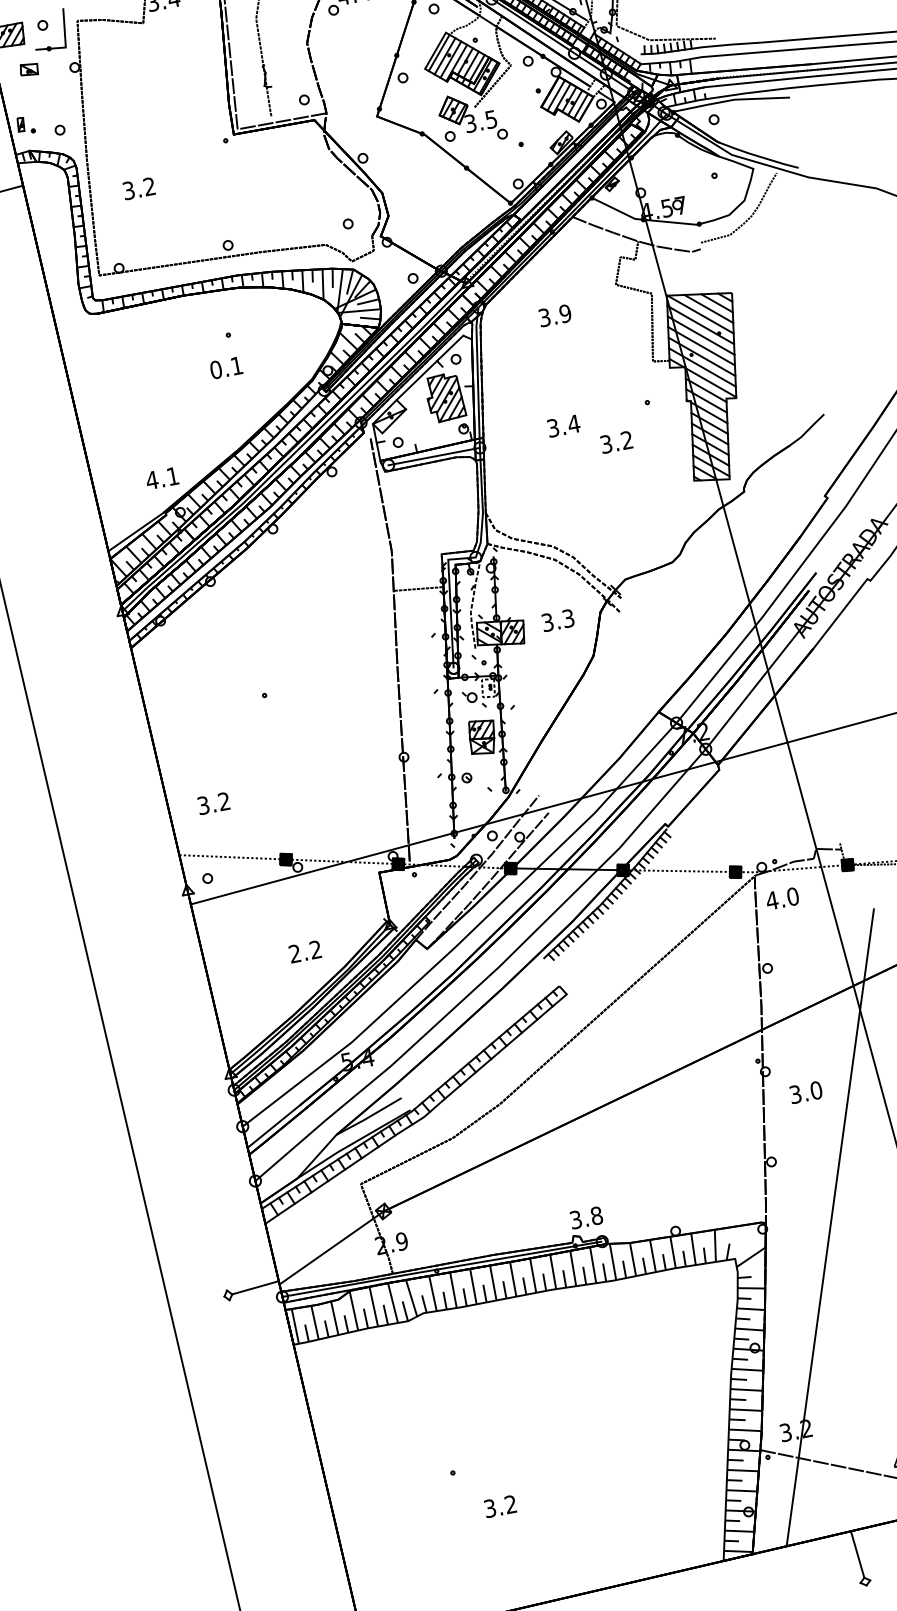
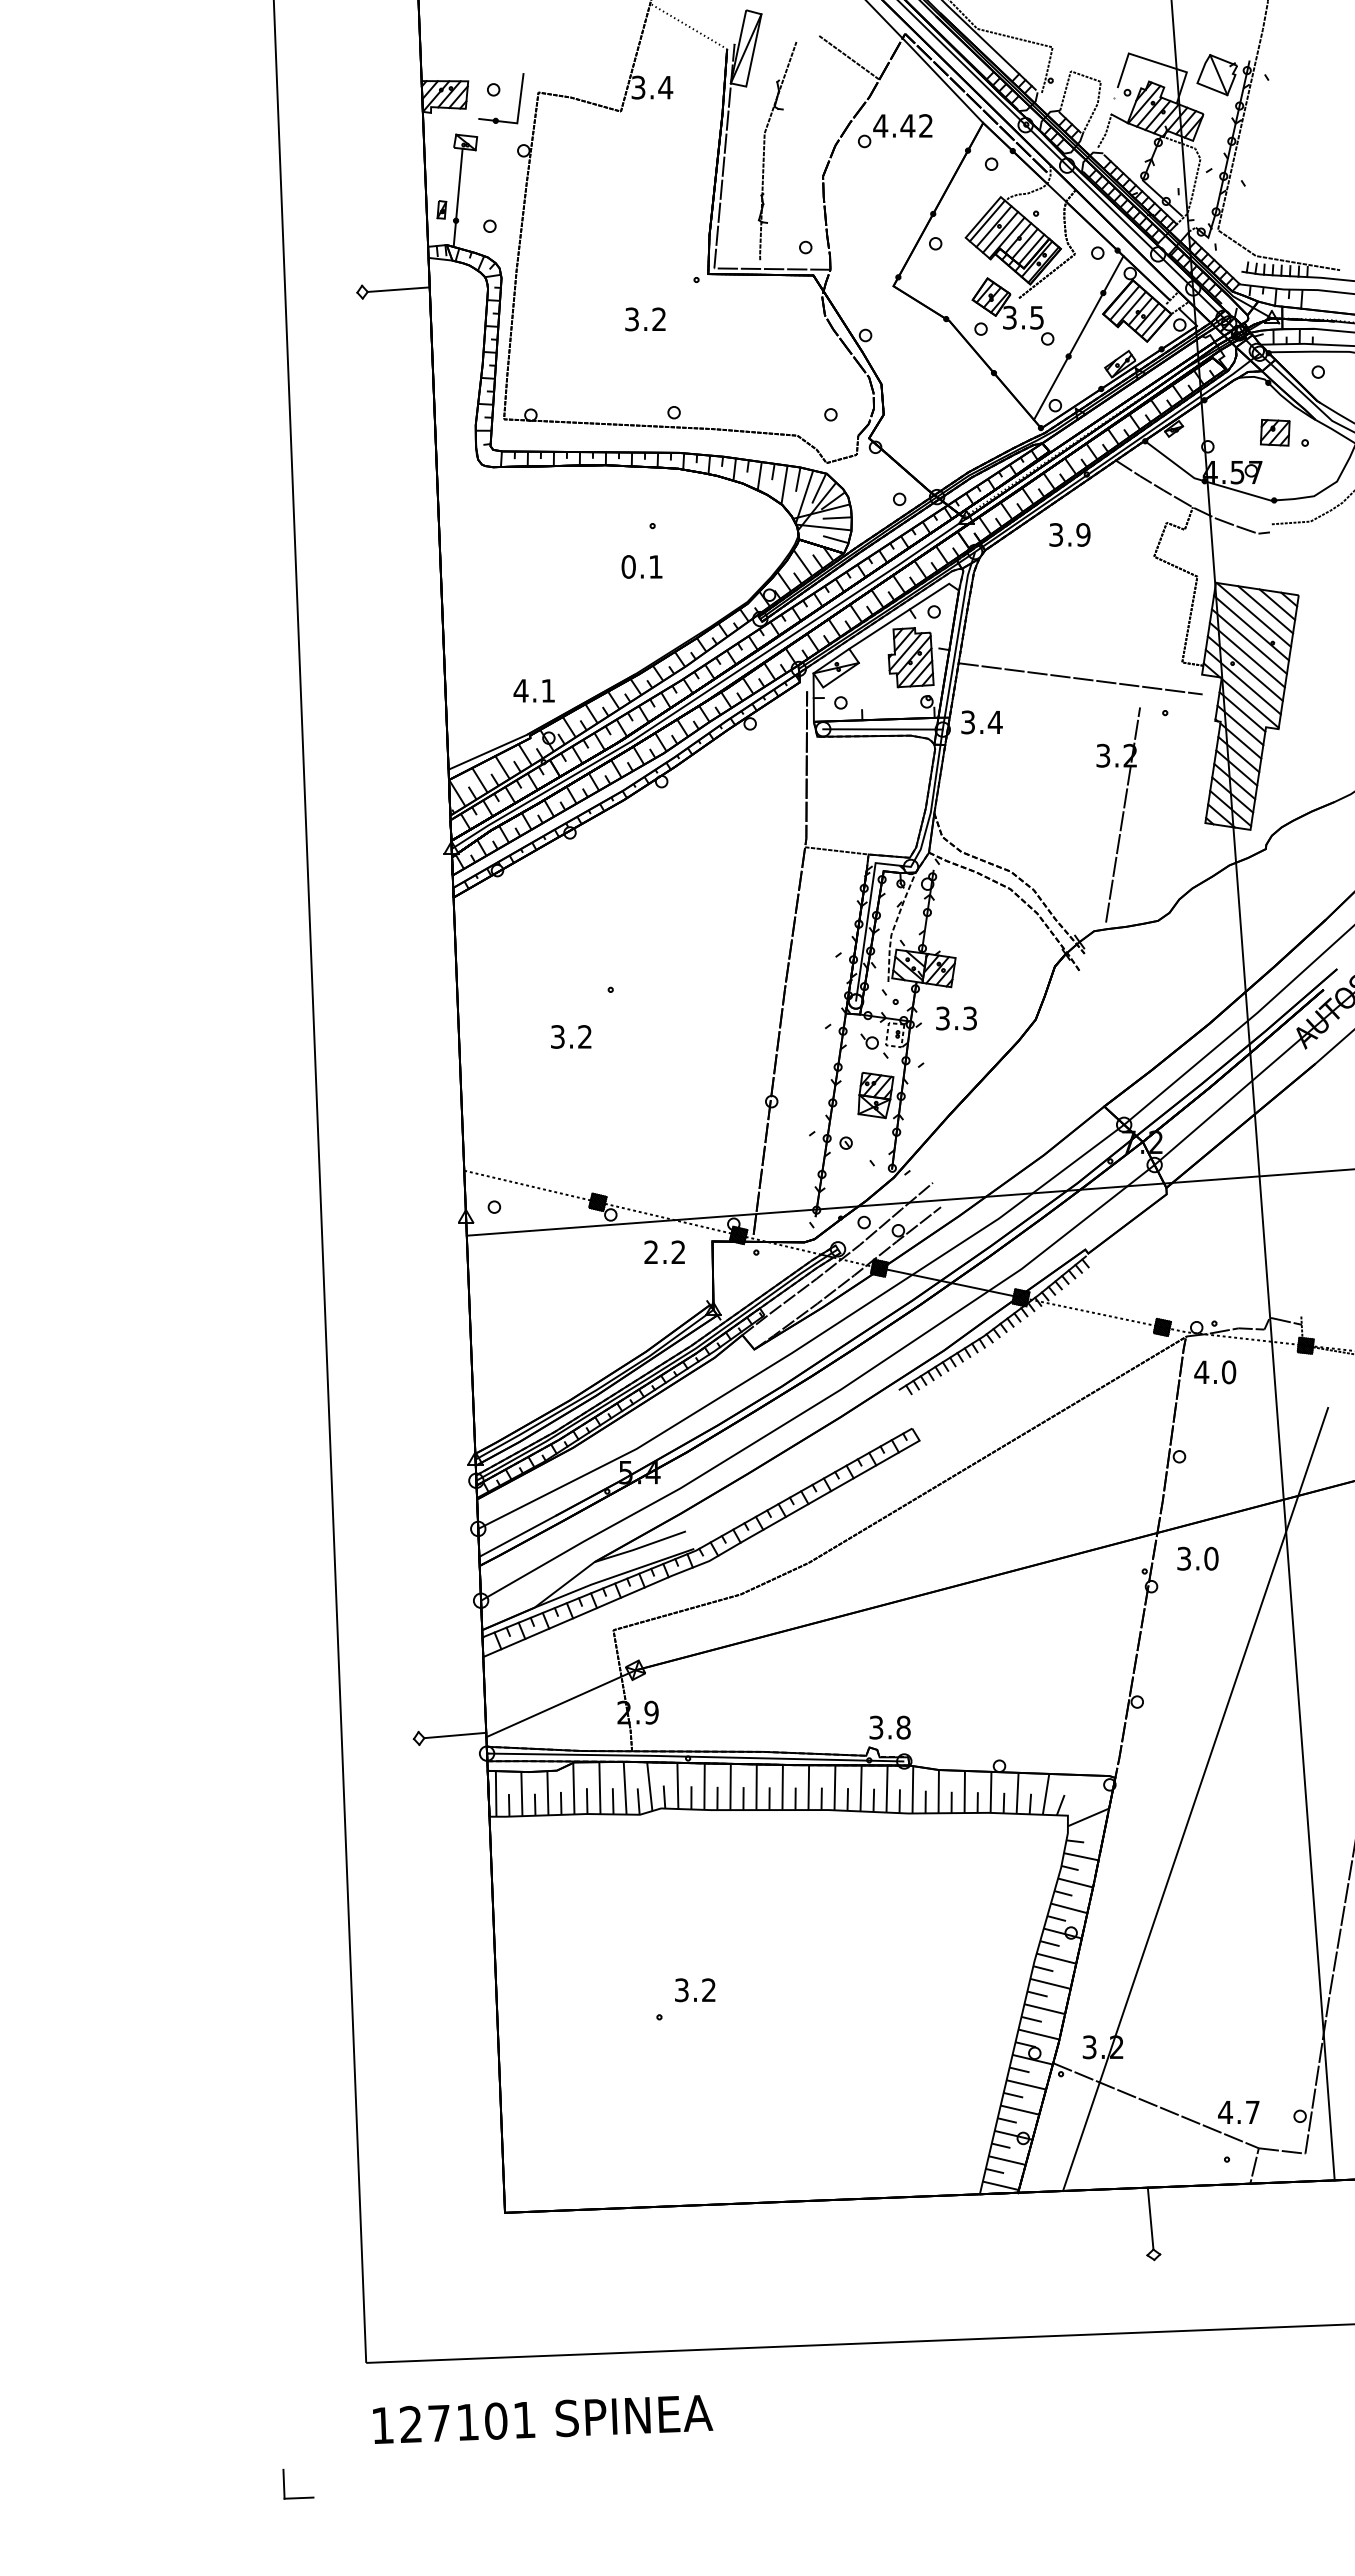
line: (31, 112) -> (457, 197), added
line: (525, 128) -> (1078, 337), added
part: (690, 172) -> (1275, 432), added
text: (139, 188) -> (645, 319), moved
text: (554, 315) -> (1069, 534), moved
line: (577, 388) -> (1080, 678), added
text: (563, 426) -> (981, 722), moved
line: (630, 486) -> (1123, 814), added
line: (418, 588) -> (836, 850), moved
text: (558, 620) -> (956, 1018), moved
text: (213, 803) -> (571, 1036), moved
text: (304, 951) -> (664, 1251), moved
text: (805, 1092) -> (1197, 1558), moved
text: (500, 1506) -> (695, 1990), moved

